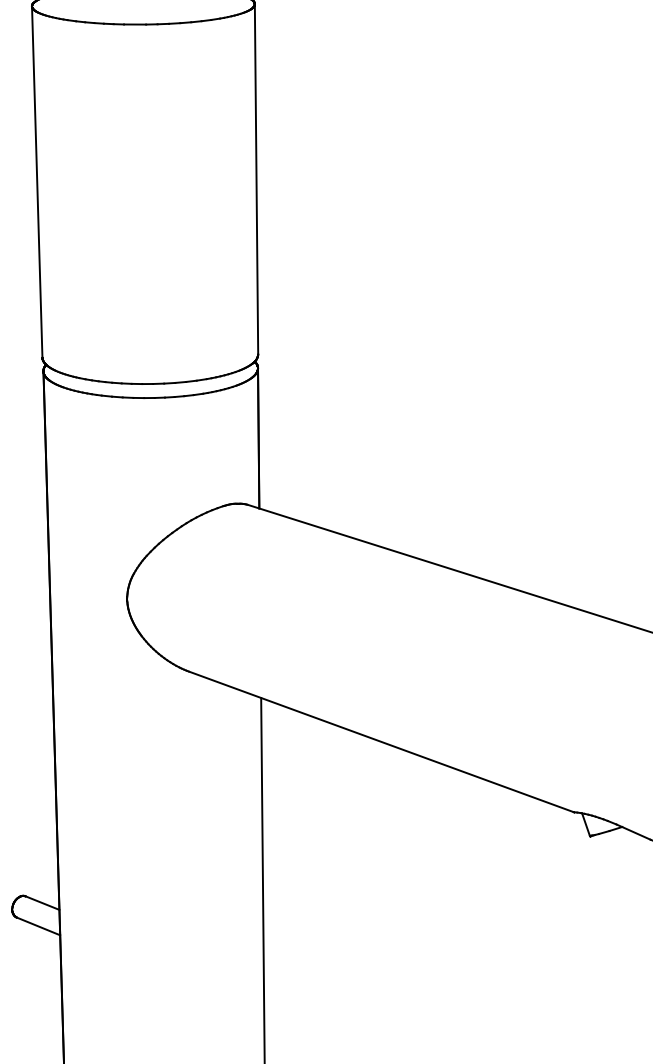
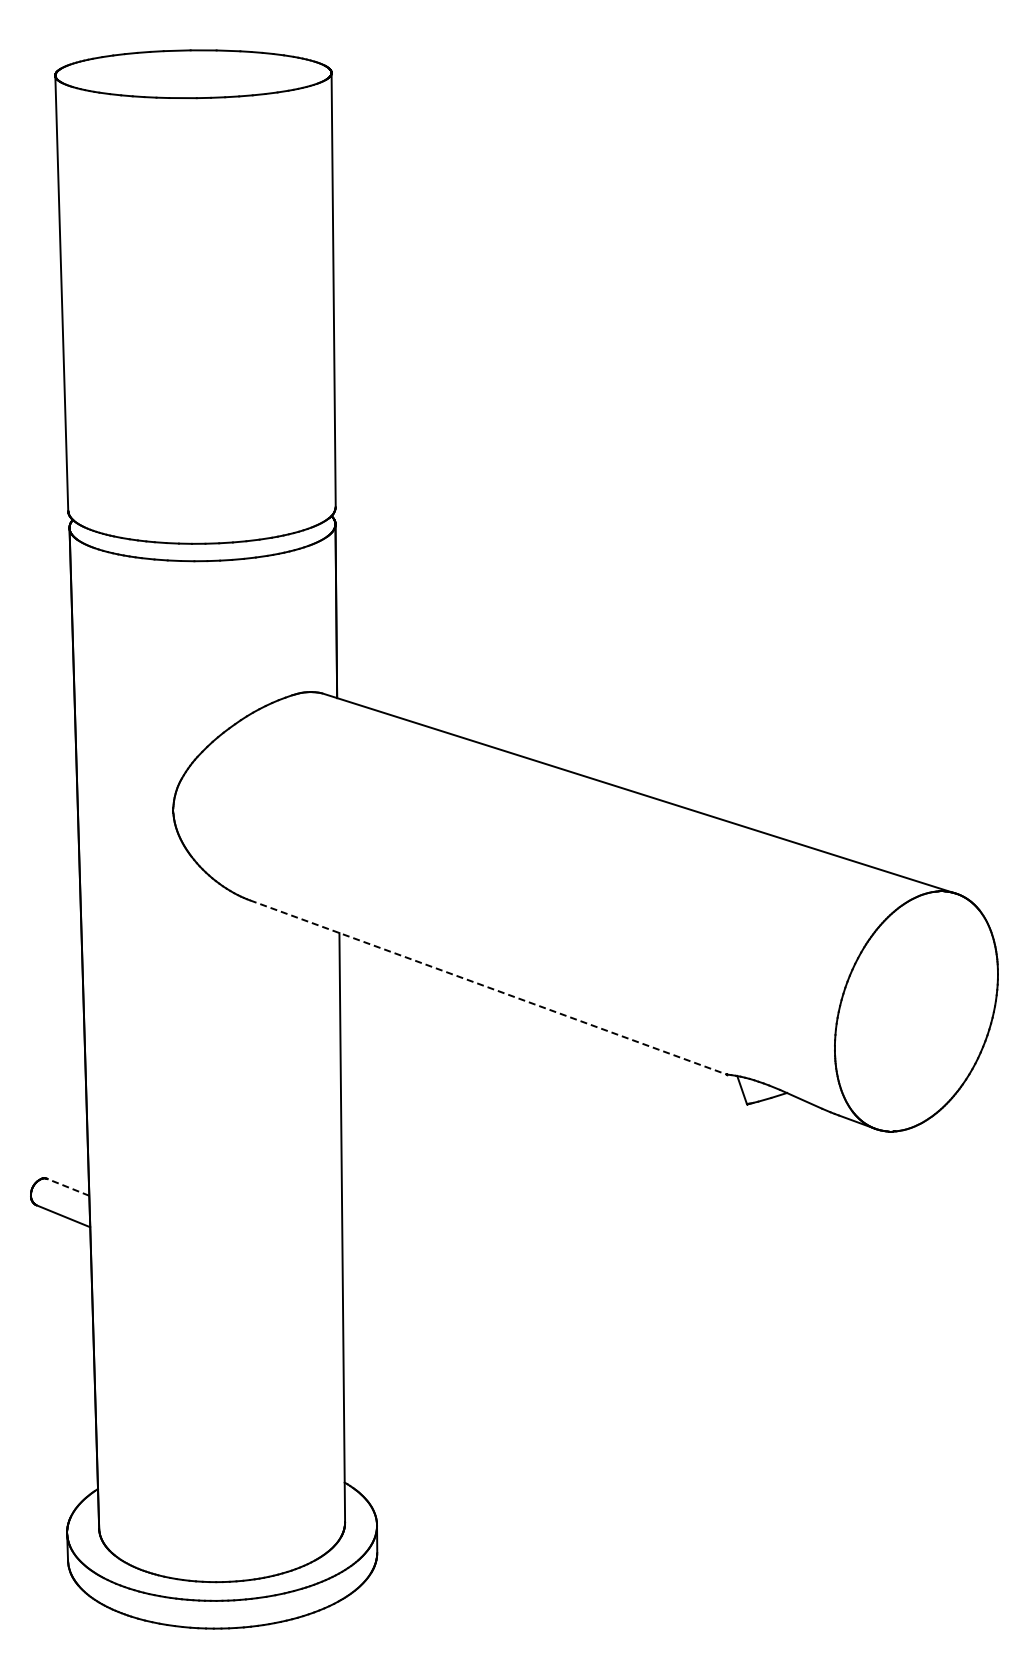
line: (381, 741) -> (488, 987), solid -> dashed
line: (42, 903) -> (68, 1187), solid -> dashed

